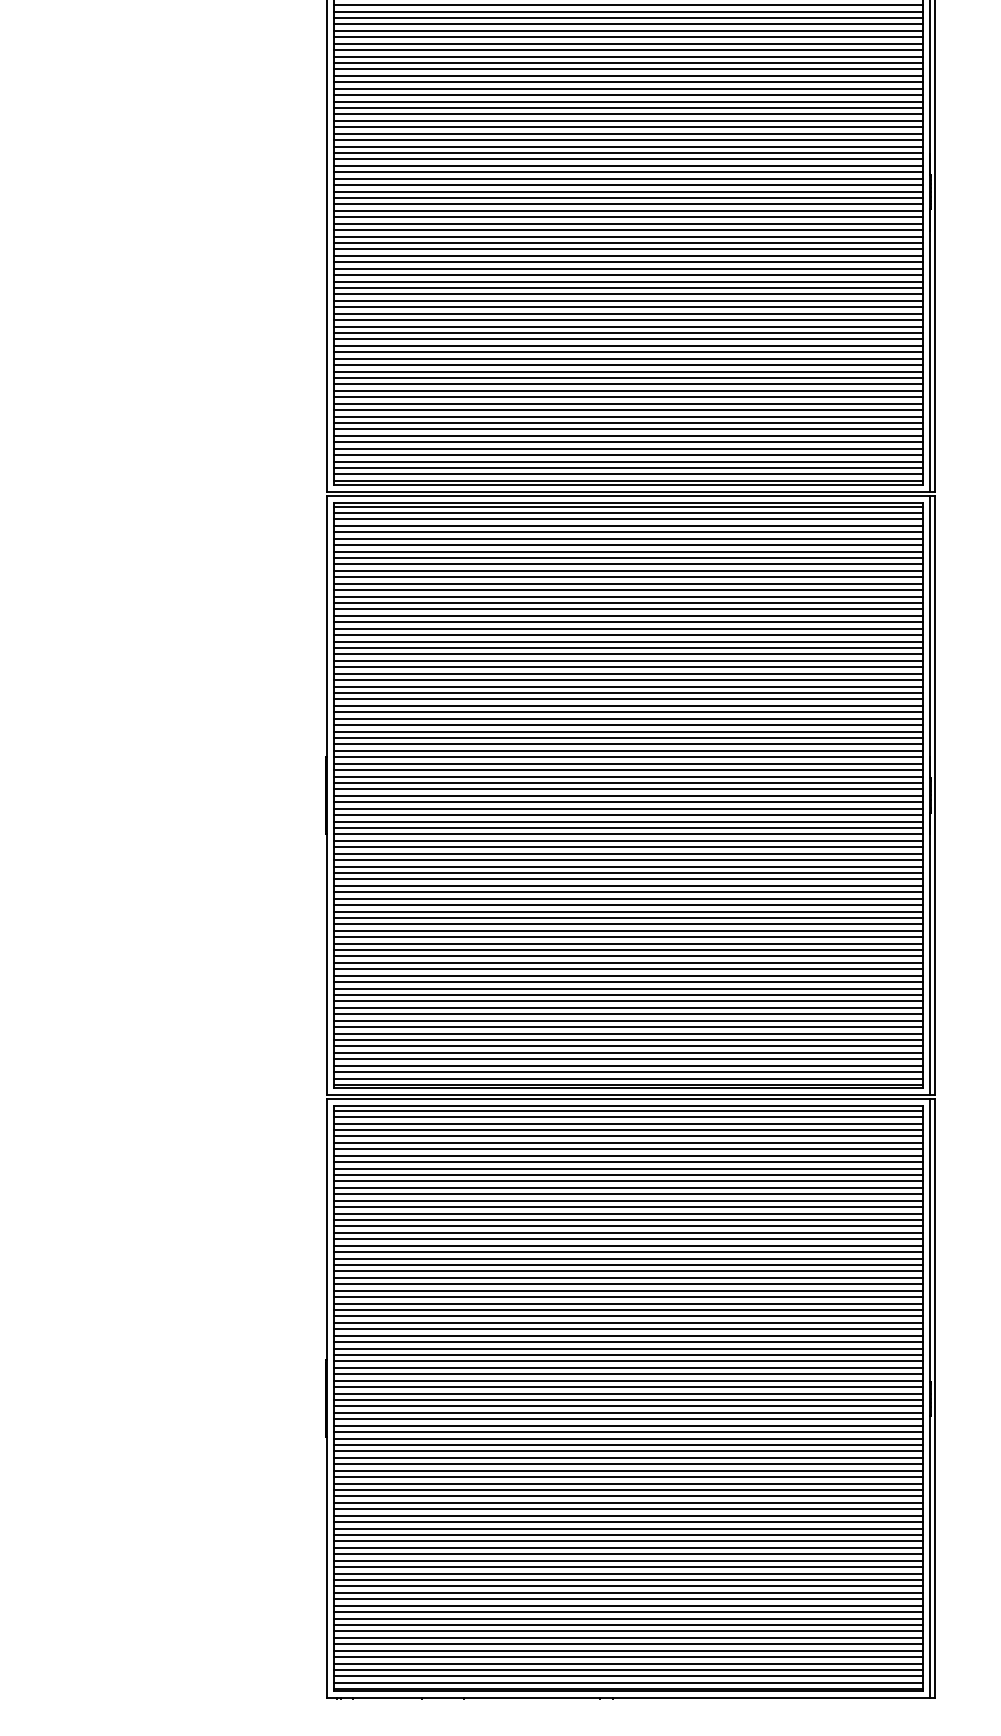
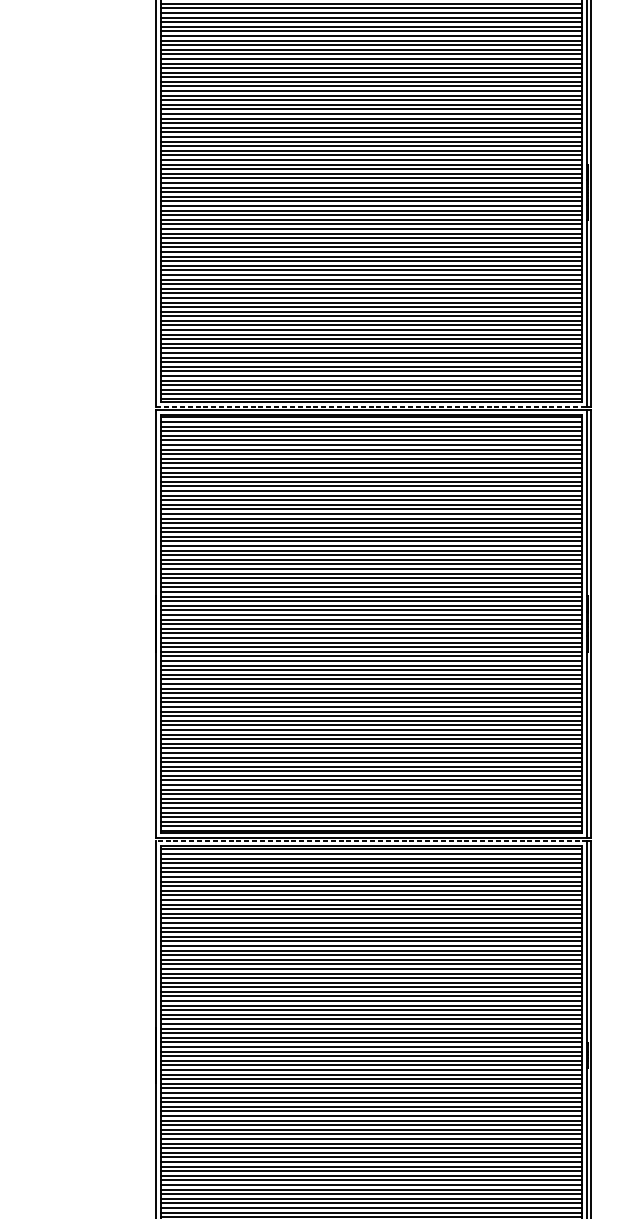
line: (628, 491) -> (371, 406), solid -> dashed
line: (628, 1099) -> (371, 841), solid -> dashed

